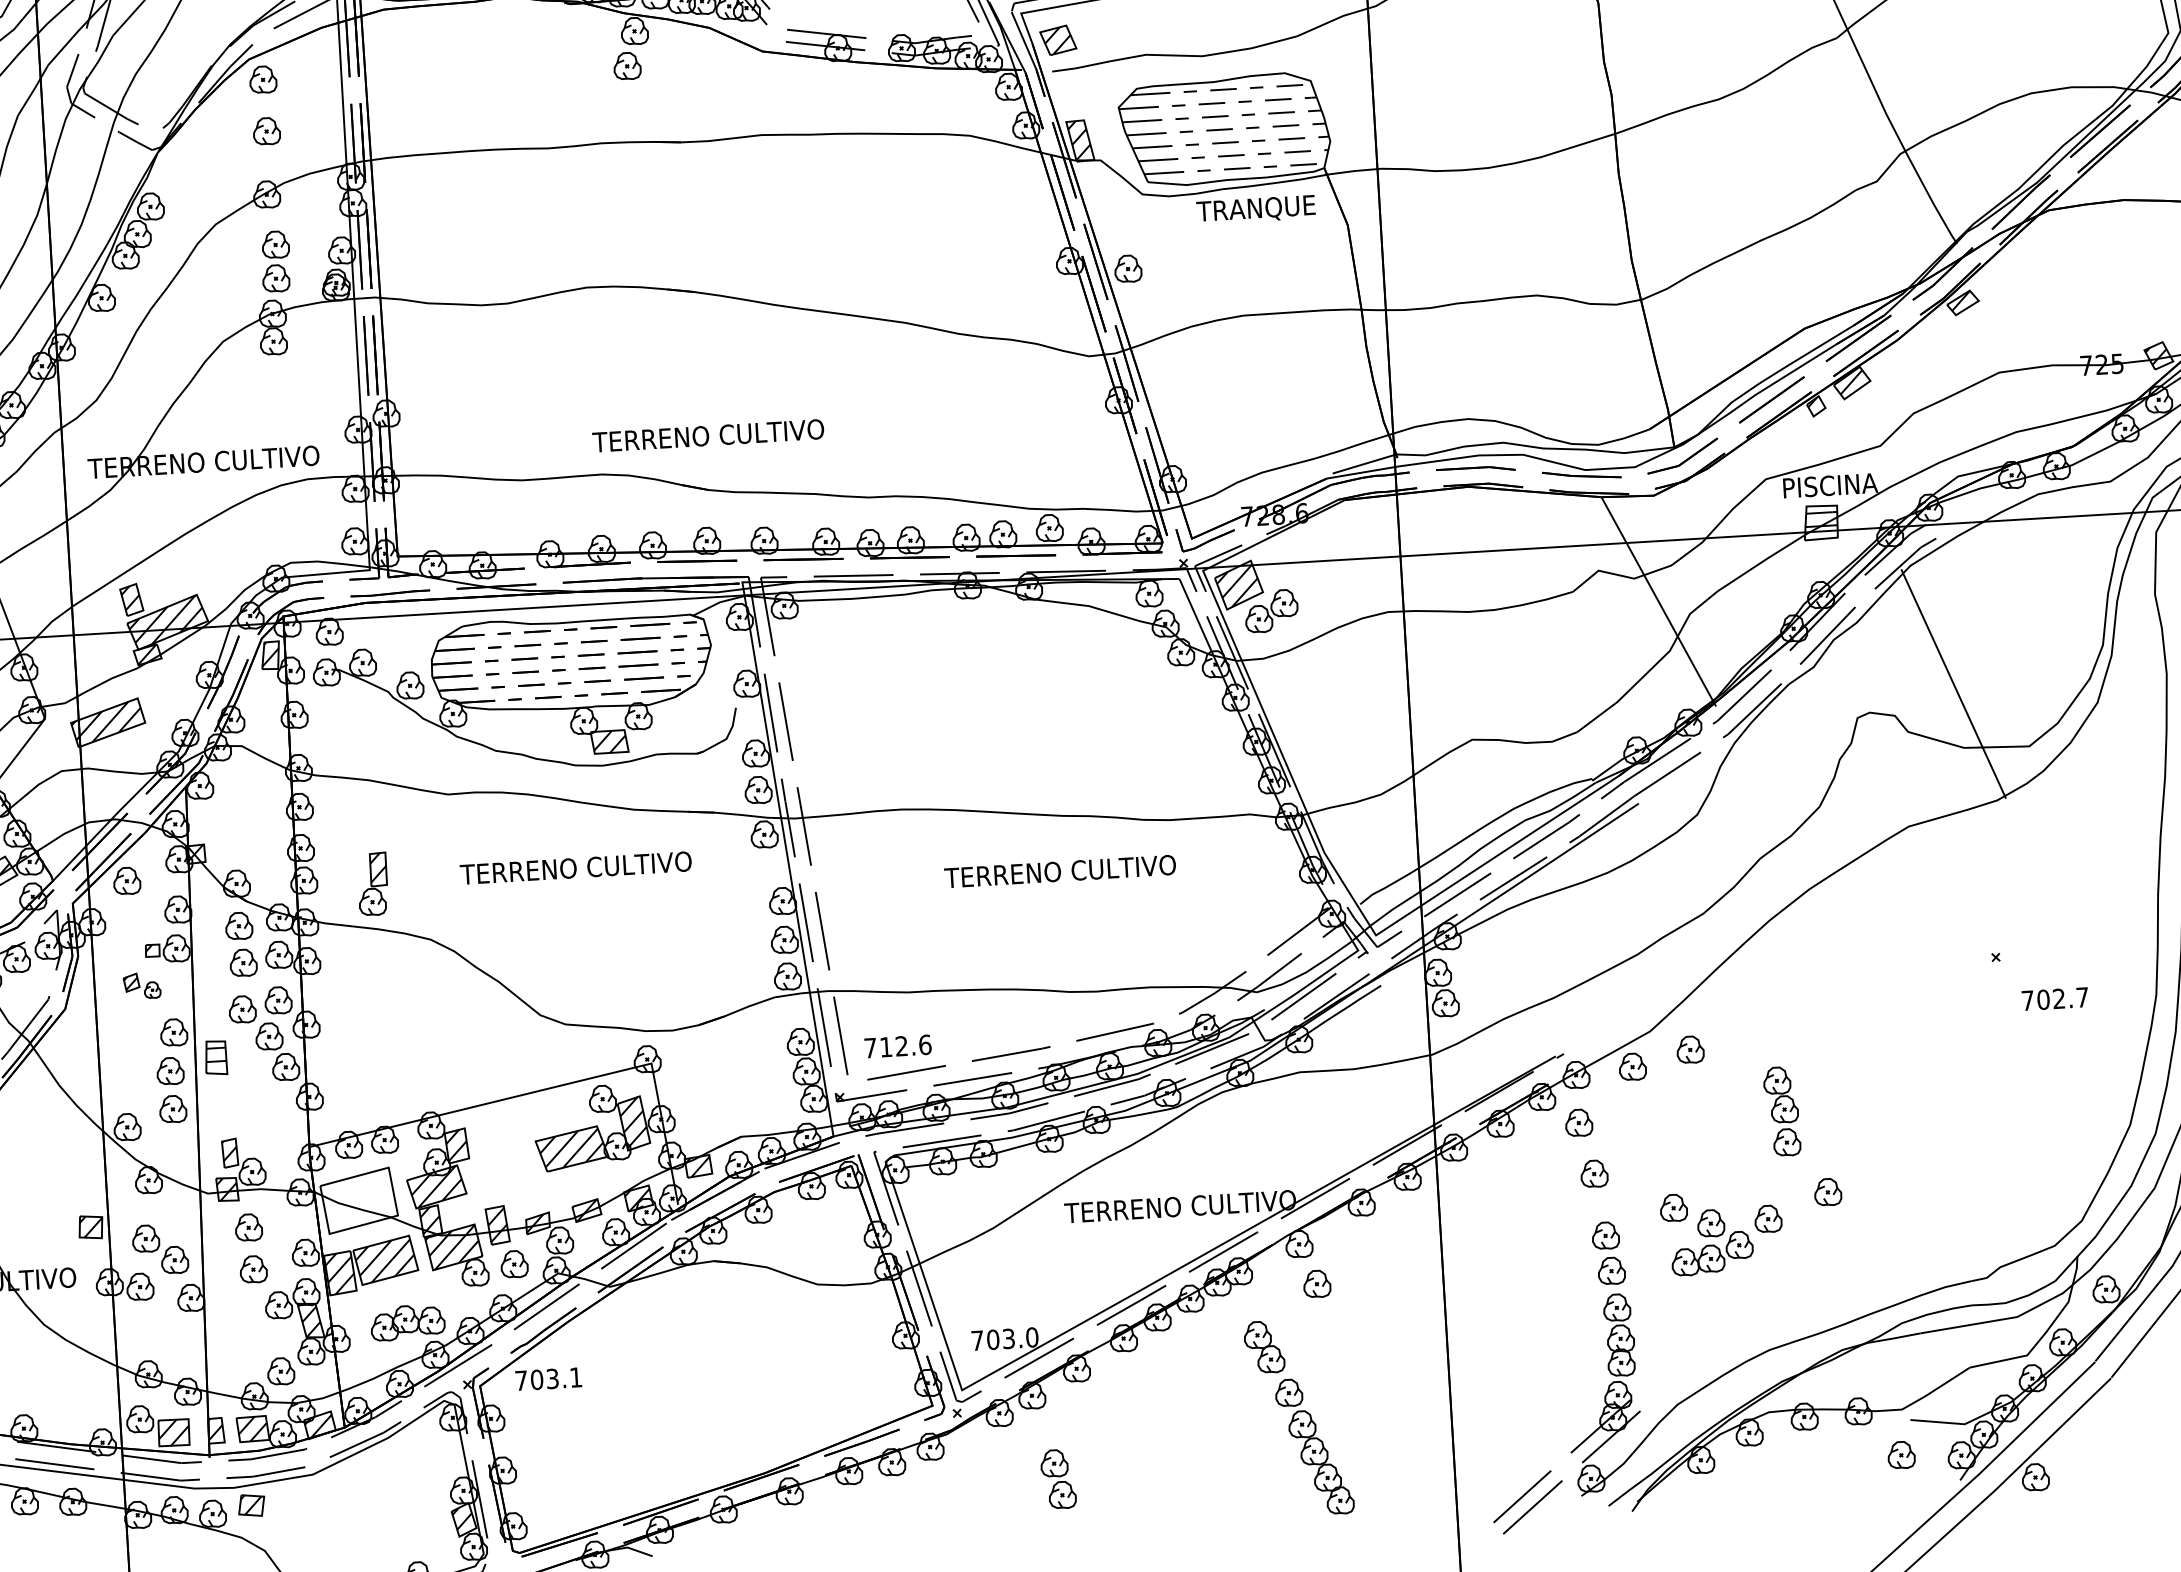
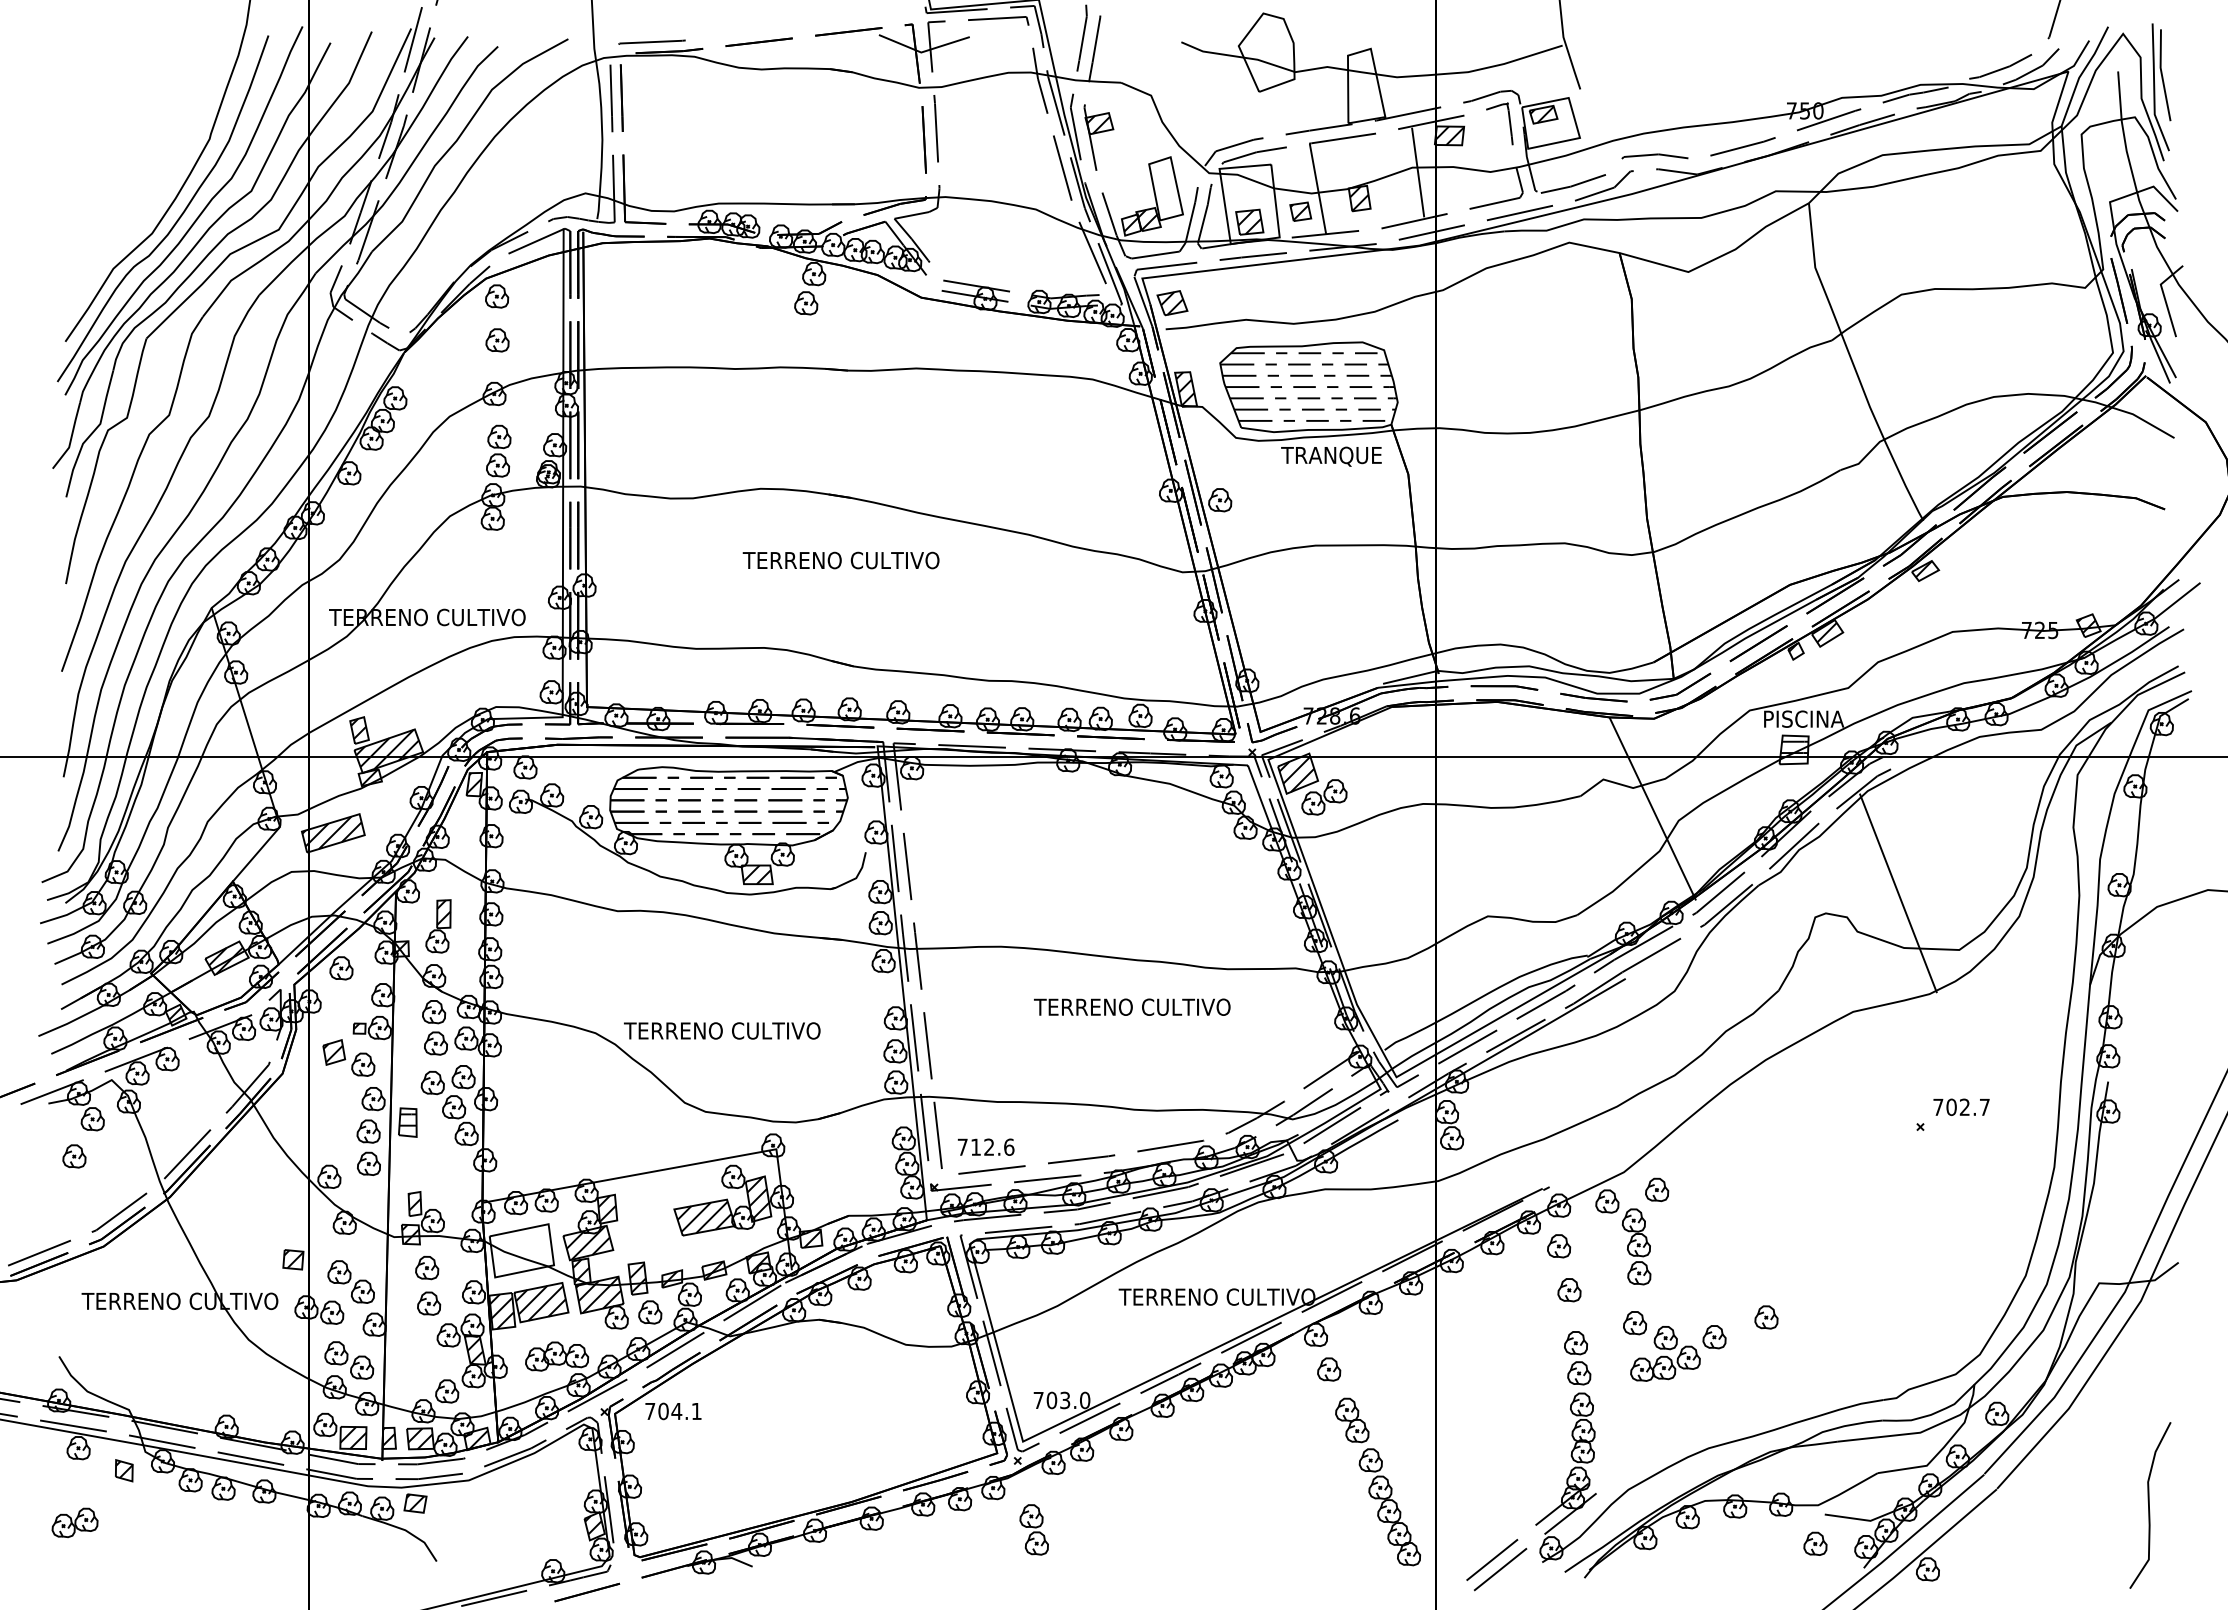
text: (707, 435) -> (840, 560), moved
text: (576, 867) -> (722, 1030), moved
part: (372, 884) -> (438, 926), moved
part: (141, 985) -> (348, 1057), size x1.67
text: (2055, 998) -> (1961, 1106), moved
part: (1781, 1111) -> (1636, 1246), moved
part: (163, 1341) -> (349, 1360), added
text: (552, 1379) -> (676, 1411), 703.1 -> 704.1
part: (1298, 1417) -> (1377, 1481), moved
part: (1057, 1478) -> (1033, 1529), moved

